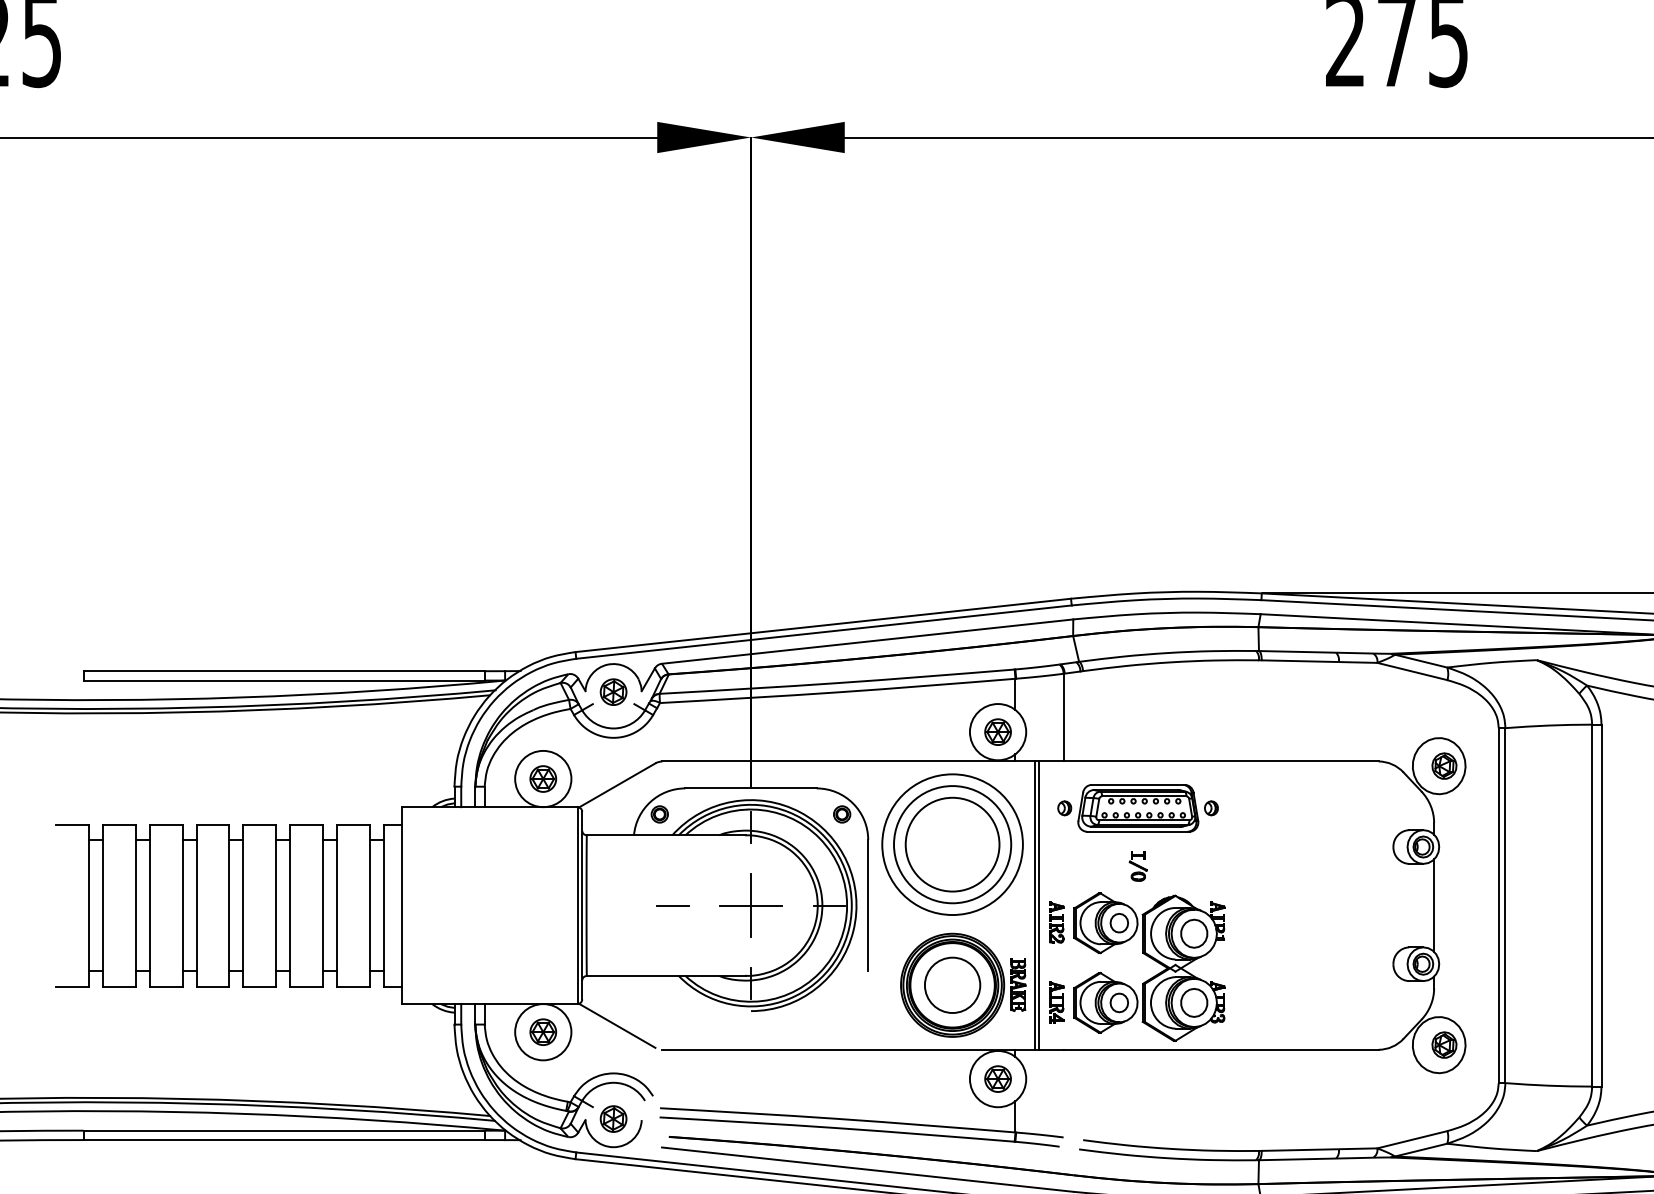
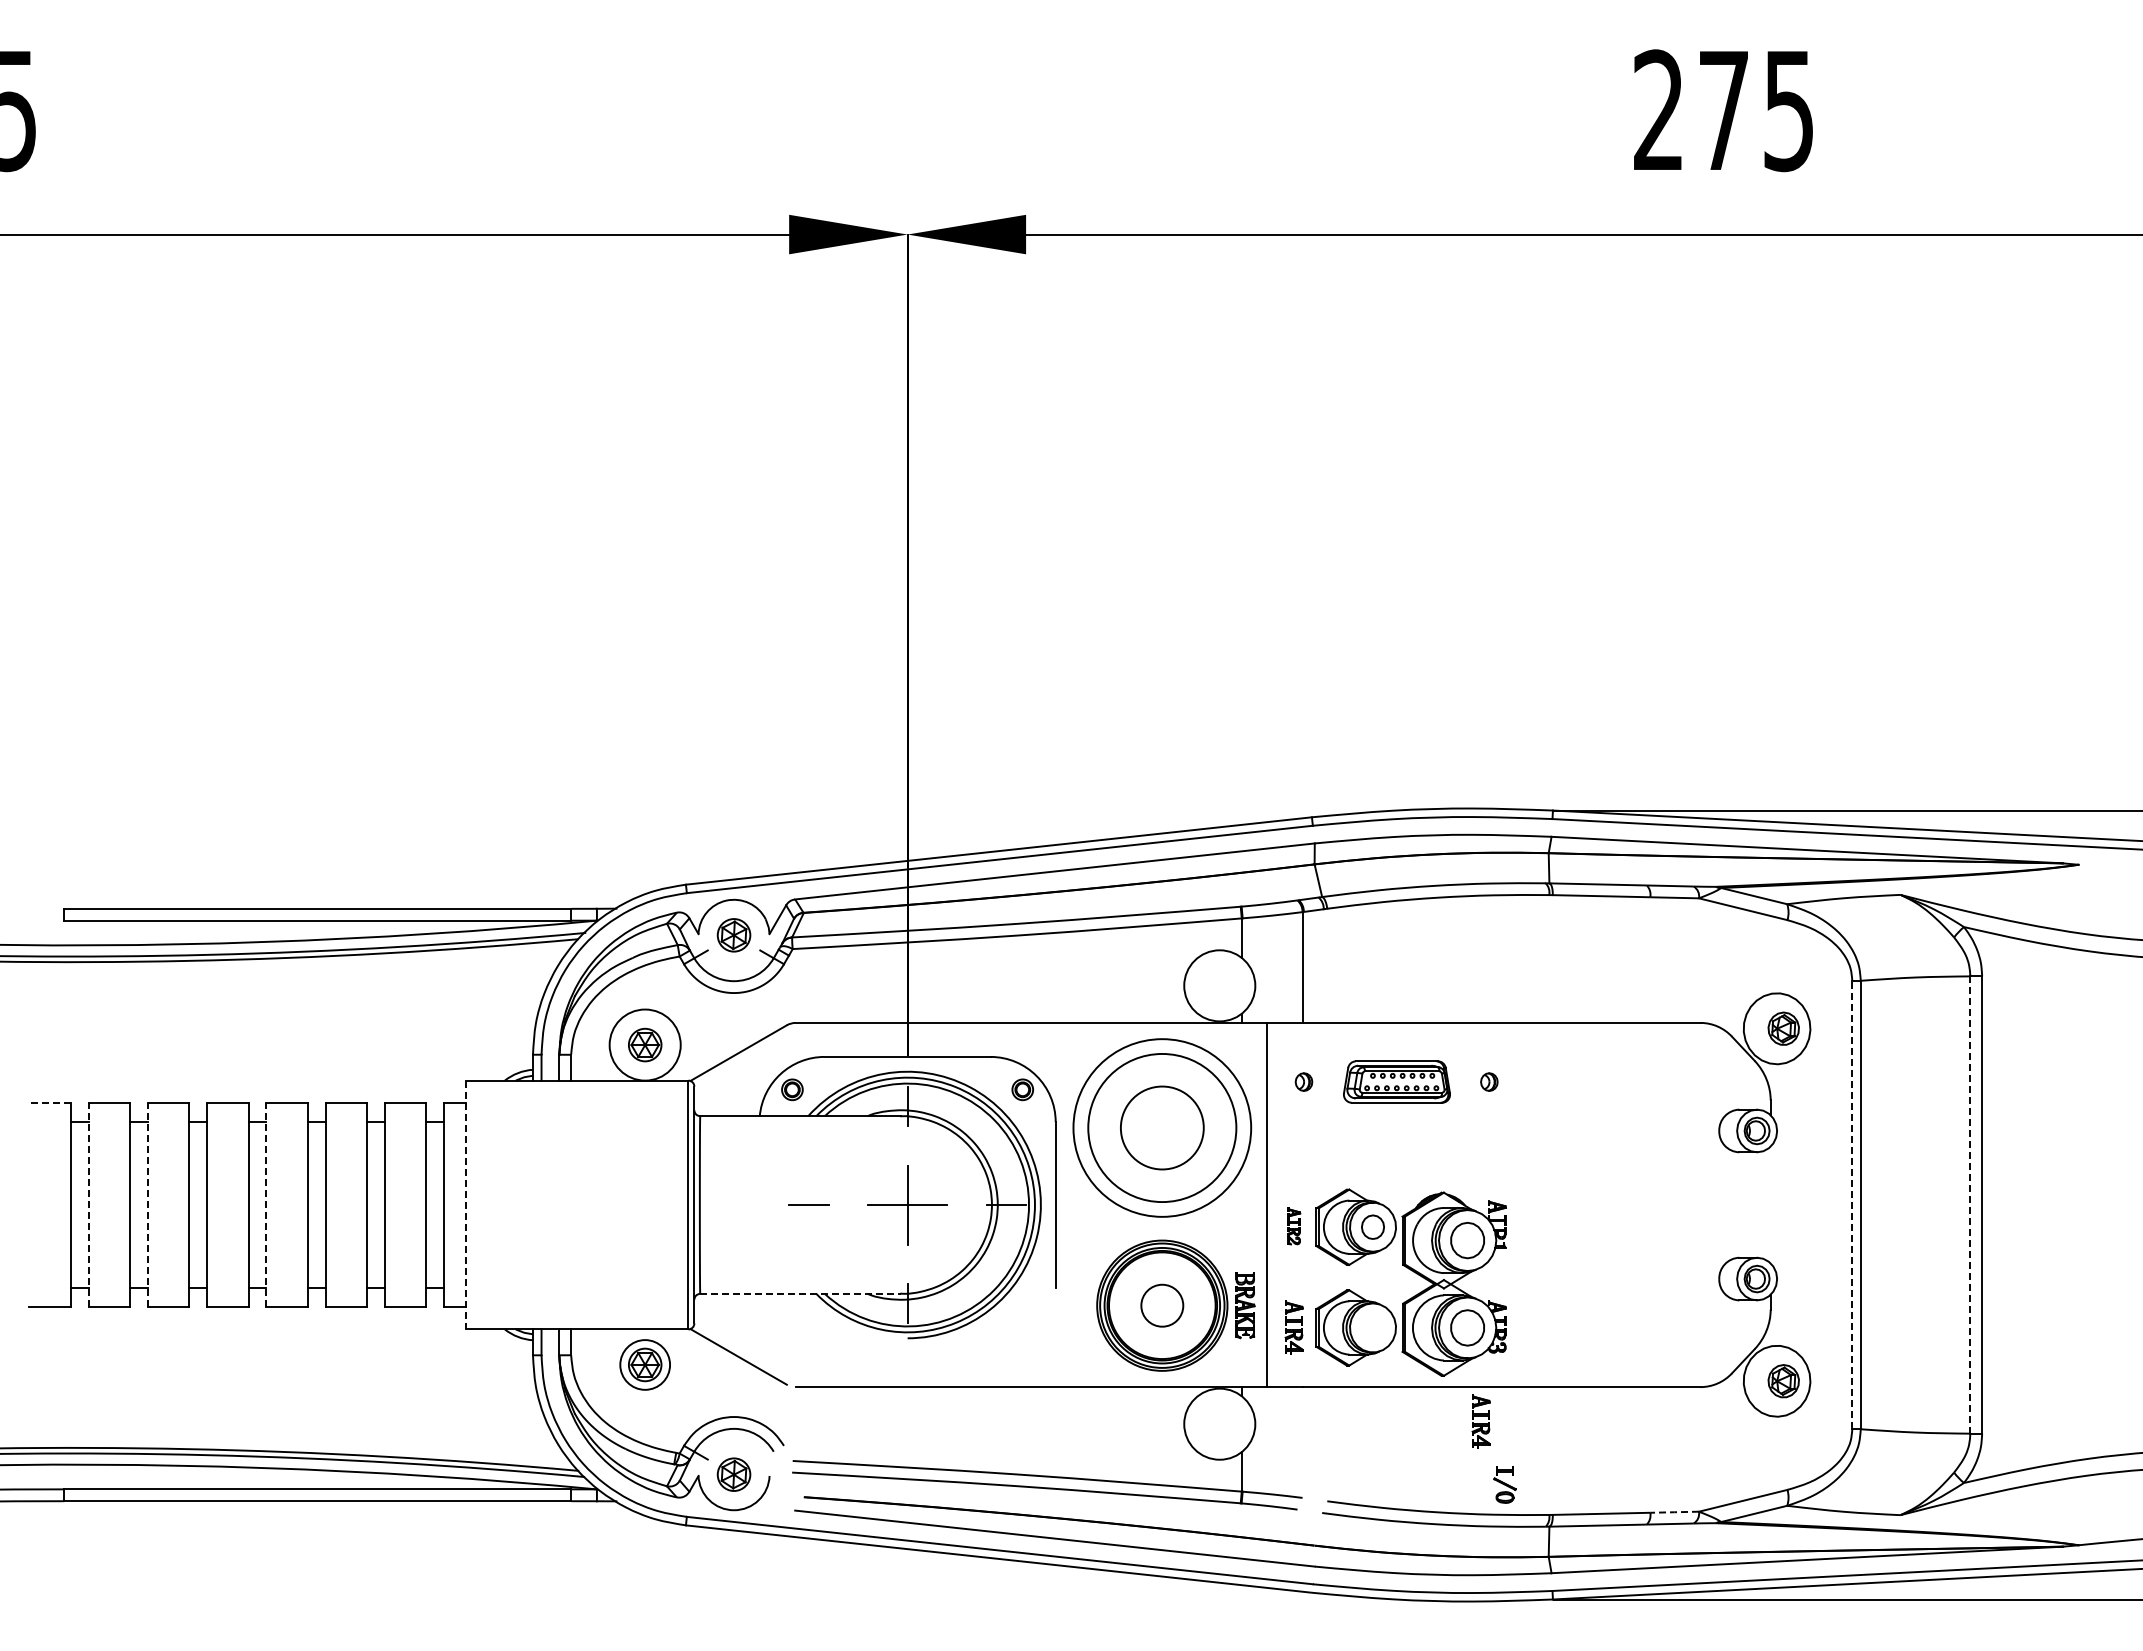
part: (997, 731) -> (1219, 985), removed
part: (1137, 807) -> (1396, 1081), size x0.7
line: (72, 824) -> (50, 1102), solid -> dashed
circle: (952, 844) -> (1162, 1127), size x0.7
part: (1137, 866) -> (1504, 1484), moved
line: (102, 905) -> (88, 1204), solid -> dashed
line: (149, 905) -> (147, 1204), solid -> dashed
line: (243, 905) -> (266, 1204), solid -> dashed
line: (1039, 905) -> (1271, 1204), removed
line: (1433, 905) -> (1770, 1204), removed
line: (1498, 905) -> (1852, 1204), solid -> dashed
line: (401, 906) -> (466, 1205), solid -> dashed
line: (1592, 906) -> (1970, 1205), solid -> dashed
part: (1056, 922) -> (1293, 1226), size x0.7
line: (667, 975) -> (801, 1293), solid -> dashed
circle: (952, 985) -> (1162, 1305), size x0.6
part: (1118, 1002) -> (1372, 1327), removed
circle: (542, 1031) -> (644, 1364), size x0.7
part: (1204, 1076) -> (1480, 1421), added
part: (997, 1079) -> (1219, 1424), removed
line: (1357, 1149) -> (1674, 1512), solid -> dashed

